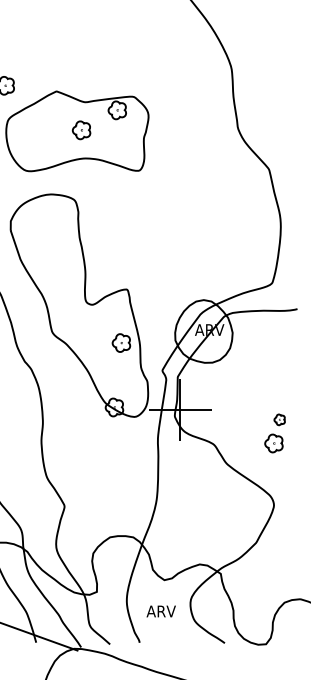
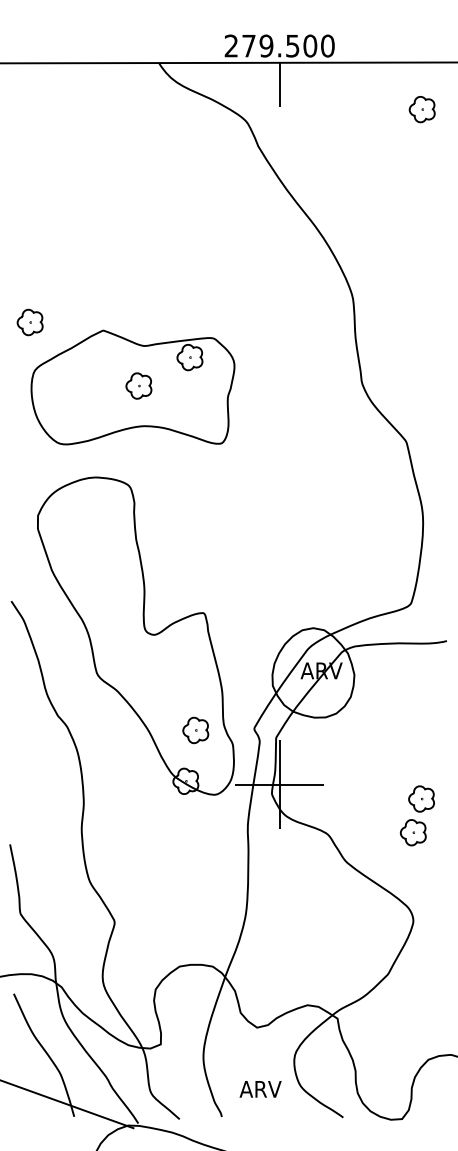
part: (121, 343) -> (195, 730), moved
part: (279, 419) -> (421, 798), size x1.67
text: (161, 611) -> (260, 1089), moved

